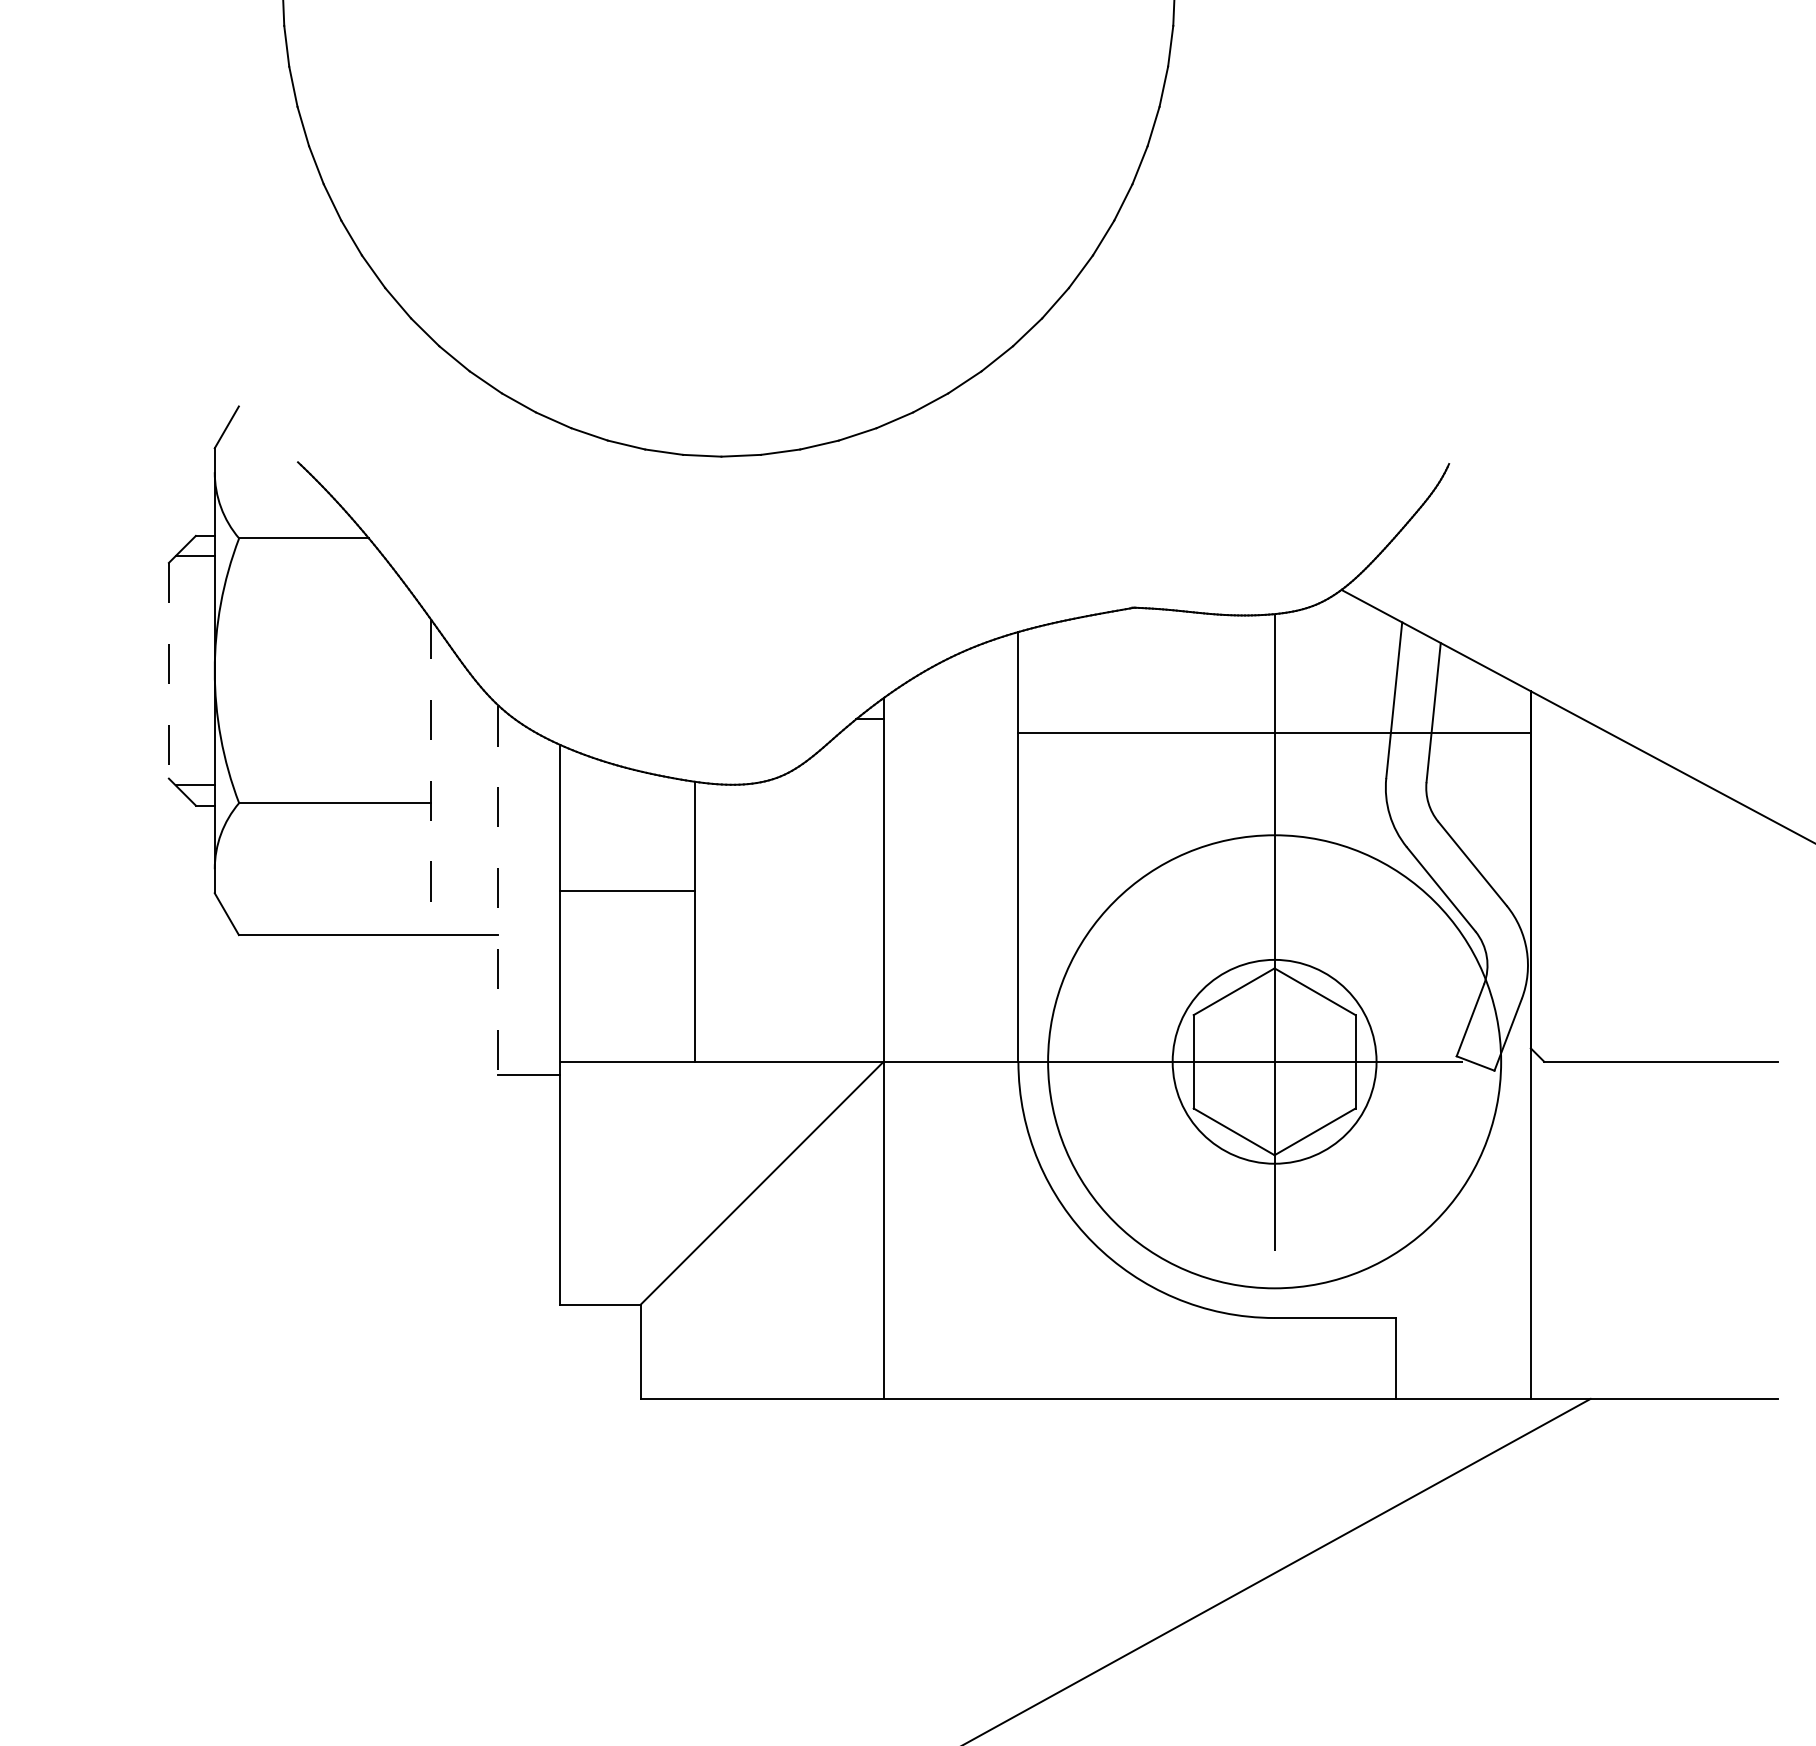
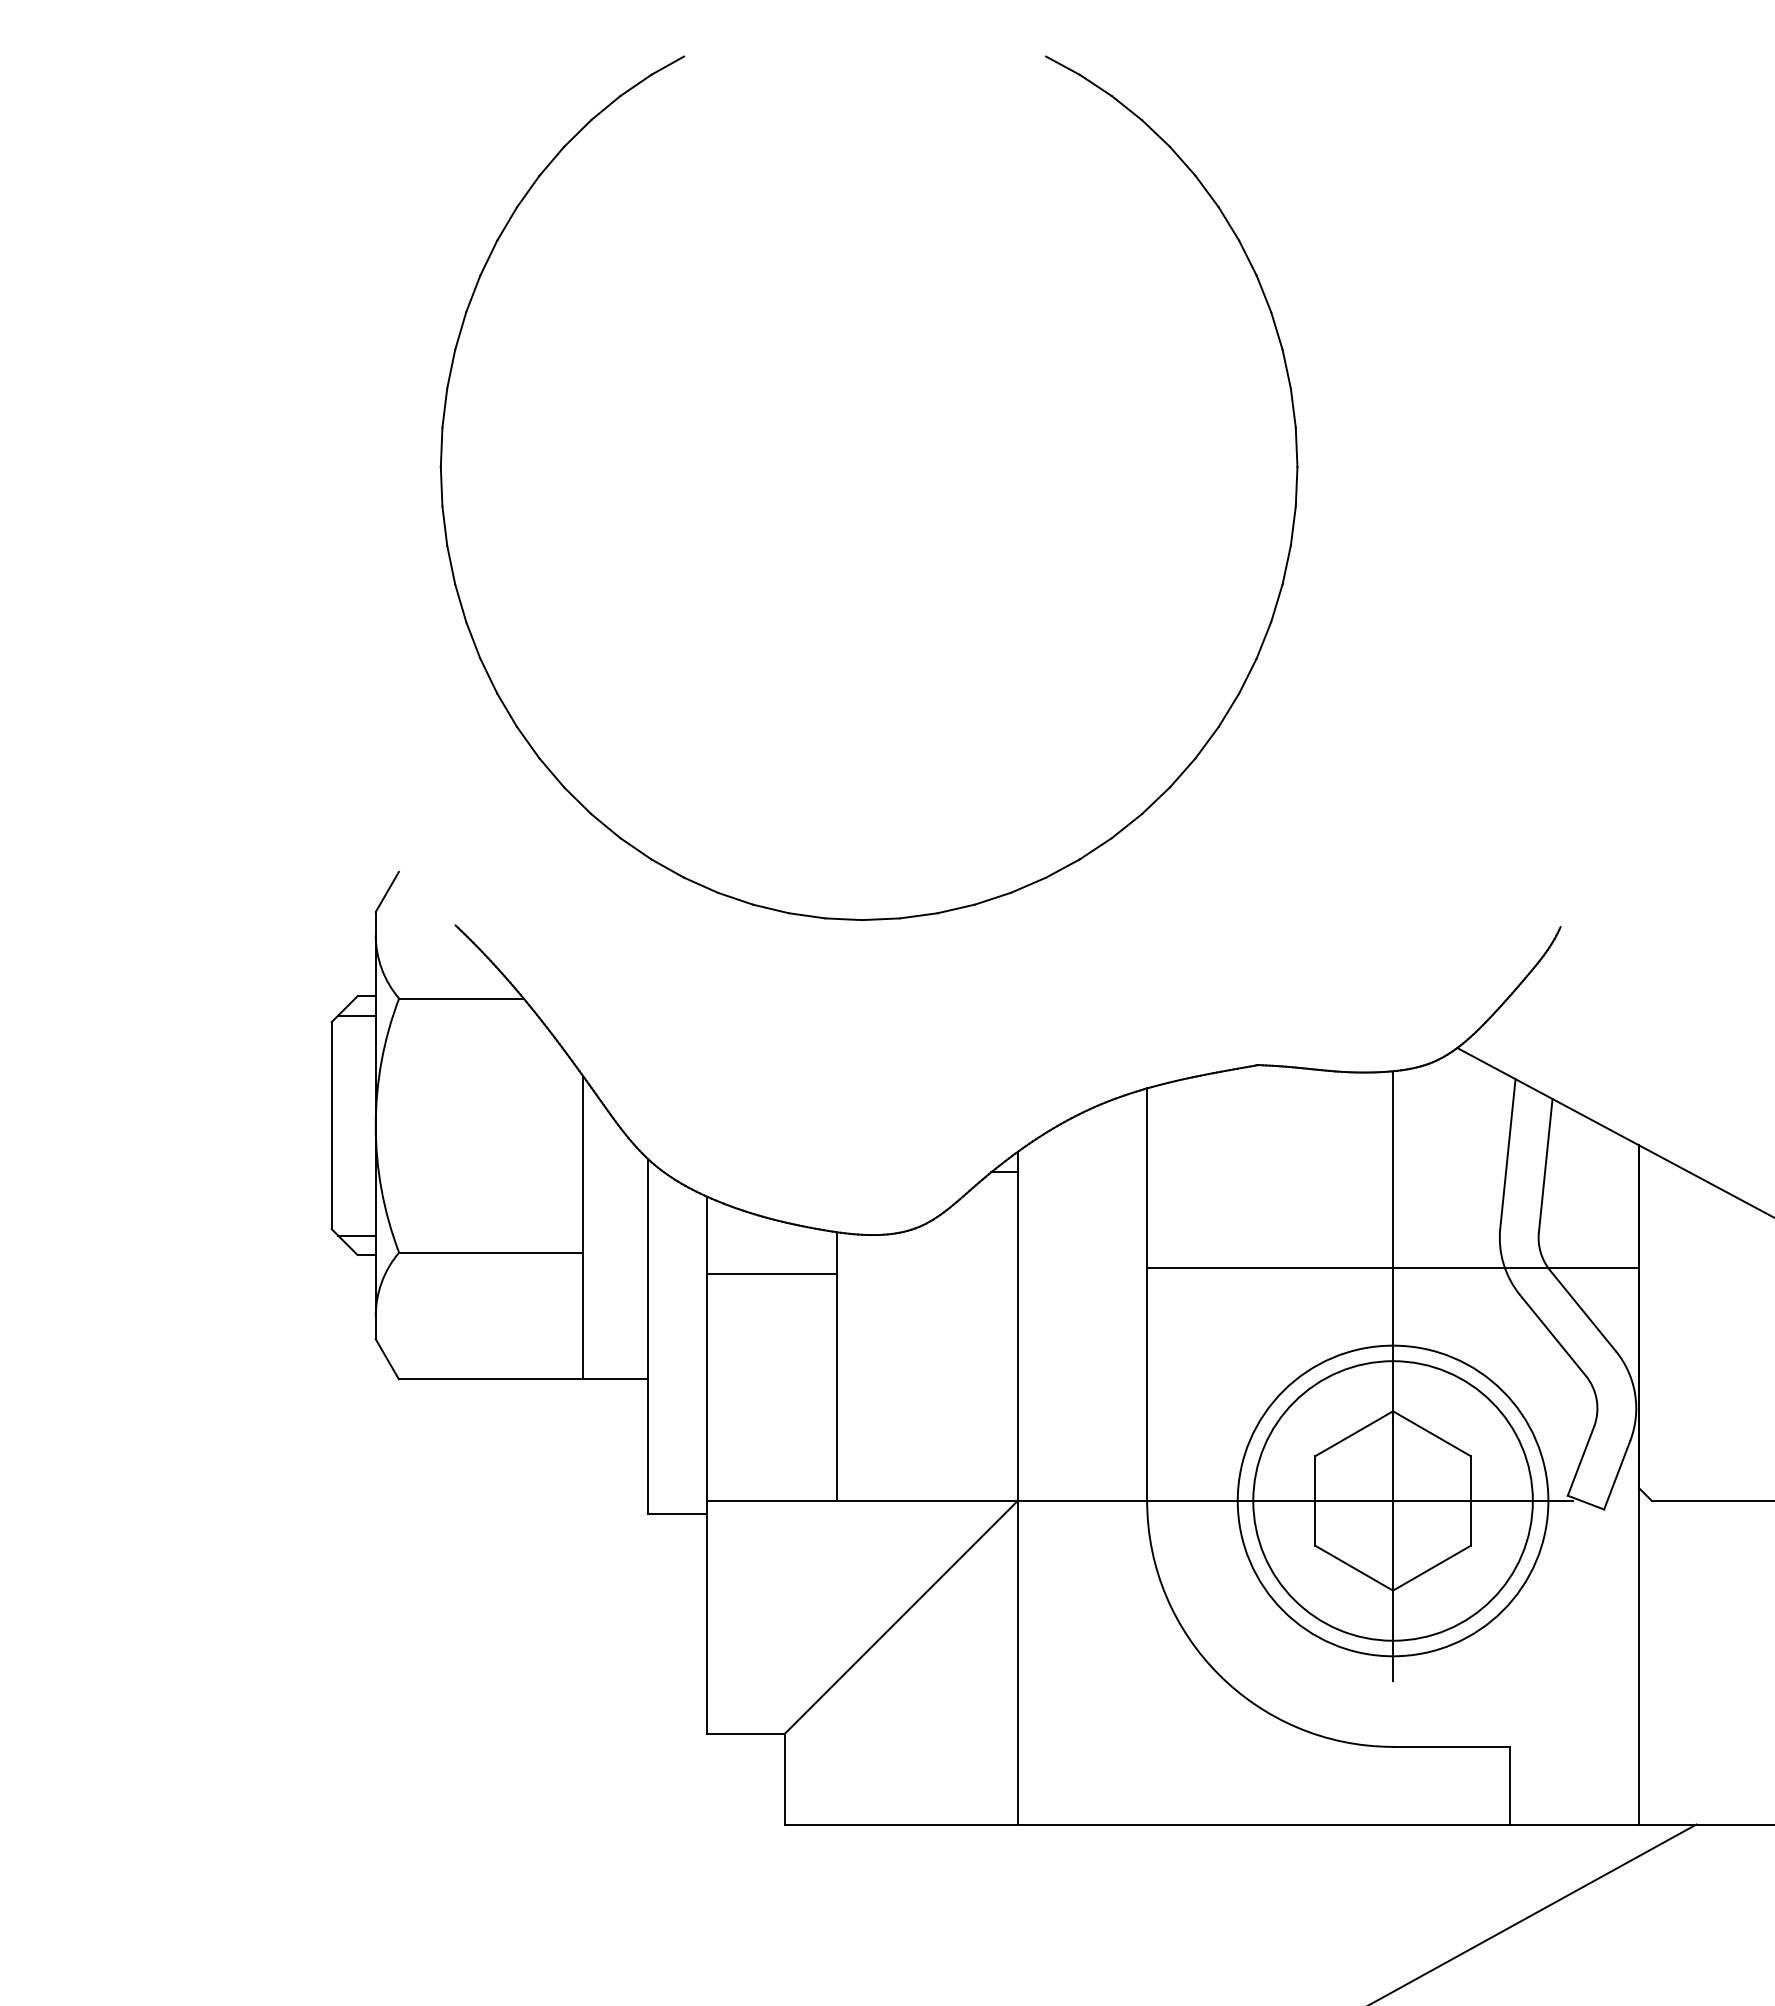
line: (168, 670) -> (331, 1125), dashed -> solid
line: (1274, 733) -> (1392, 1268), moved
line: (430, 776) -> (582, 1227), dashed -> solid
line: (627, 890) -> (771, 1273), moved
line: (497, 891) -> (647, 1337), dashed -> solid
circle: (1274, 1061) -> (1392, 1500), size x0.71
circle: (1274, 1061) -> (1392, 1500), size x1.43

